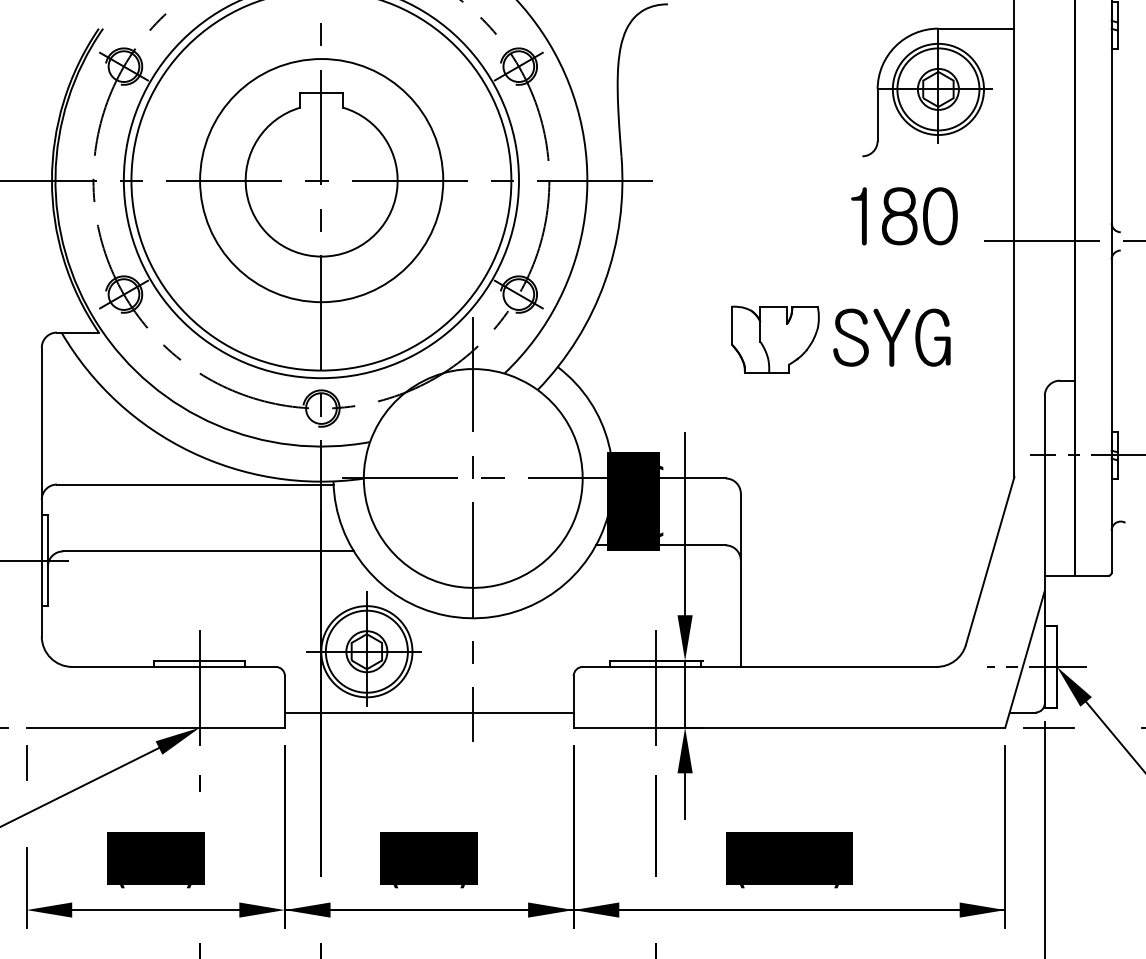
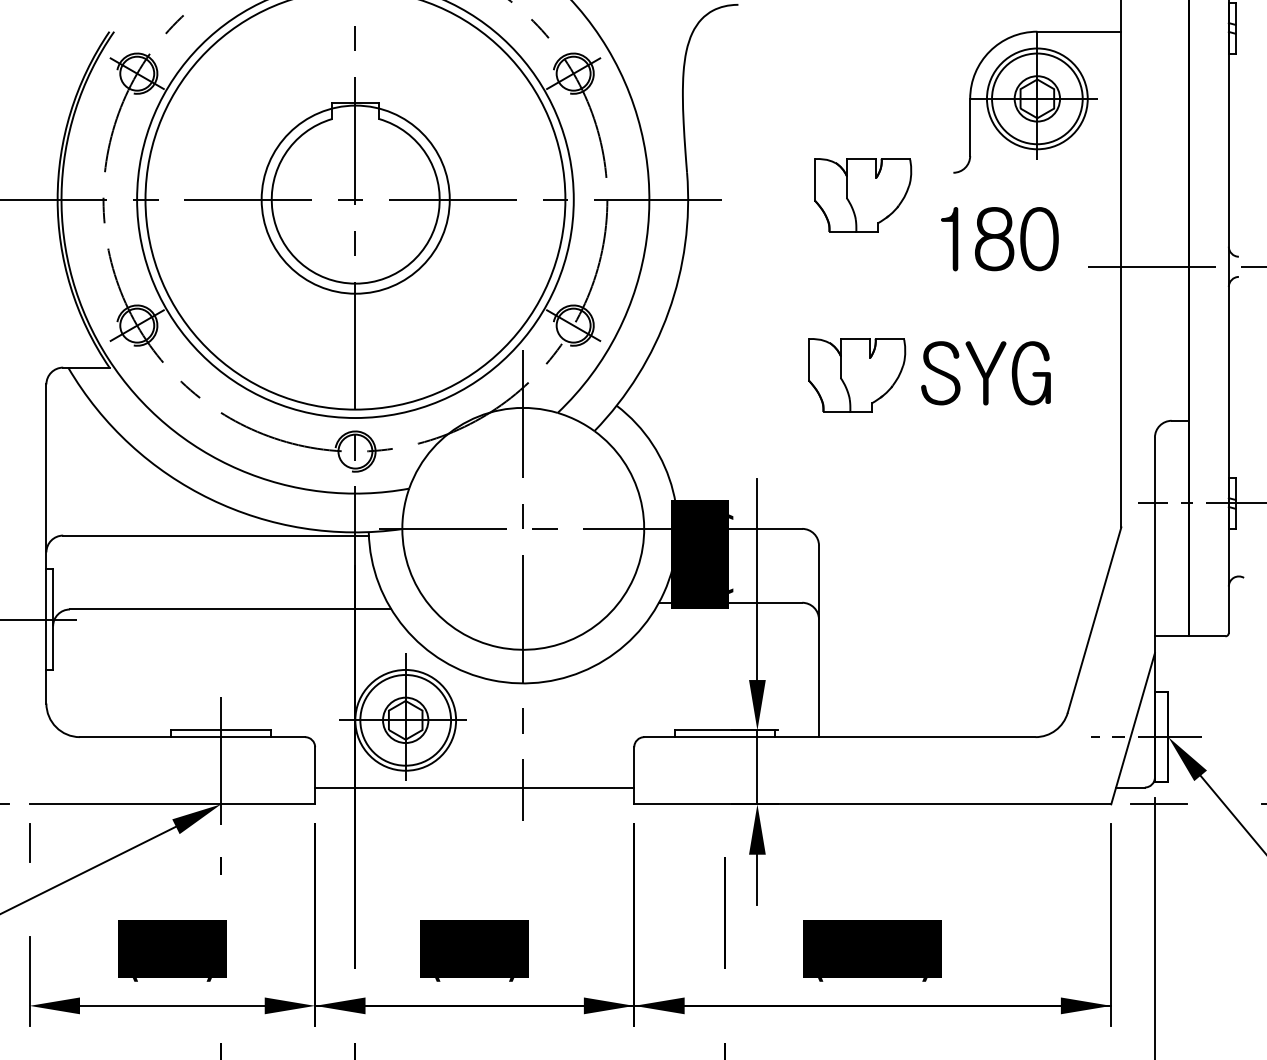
part: (781, 176) -> (863, 195), added
circle: (321, 180) -> (355, 199), size x0.7
line: (655, 693) -> (724, 766), removed

